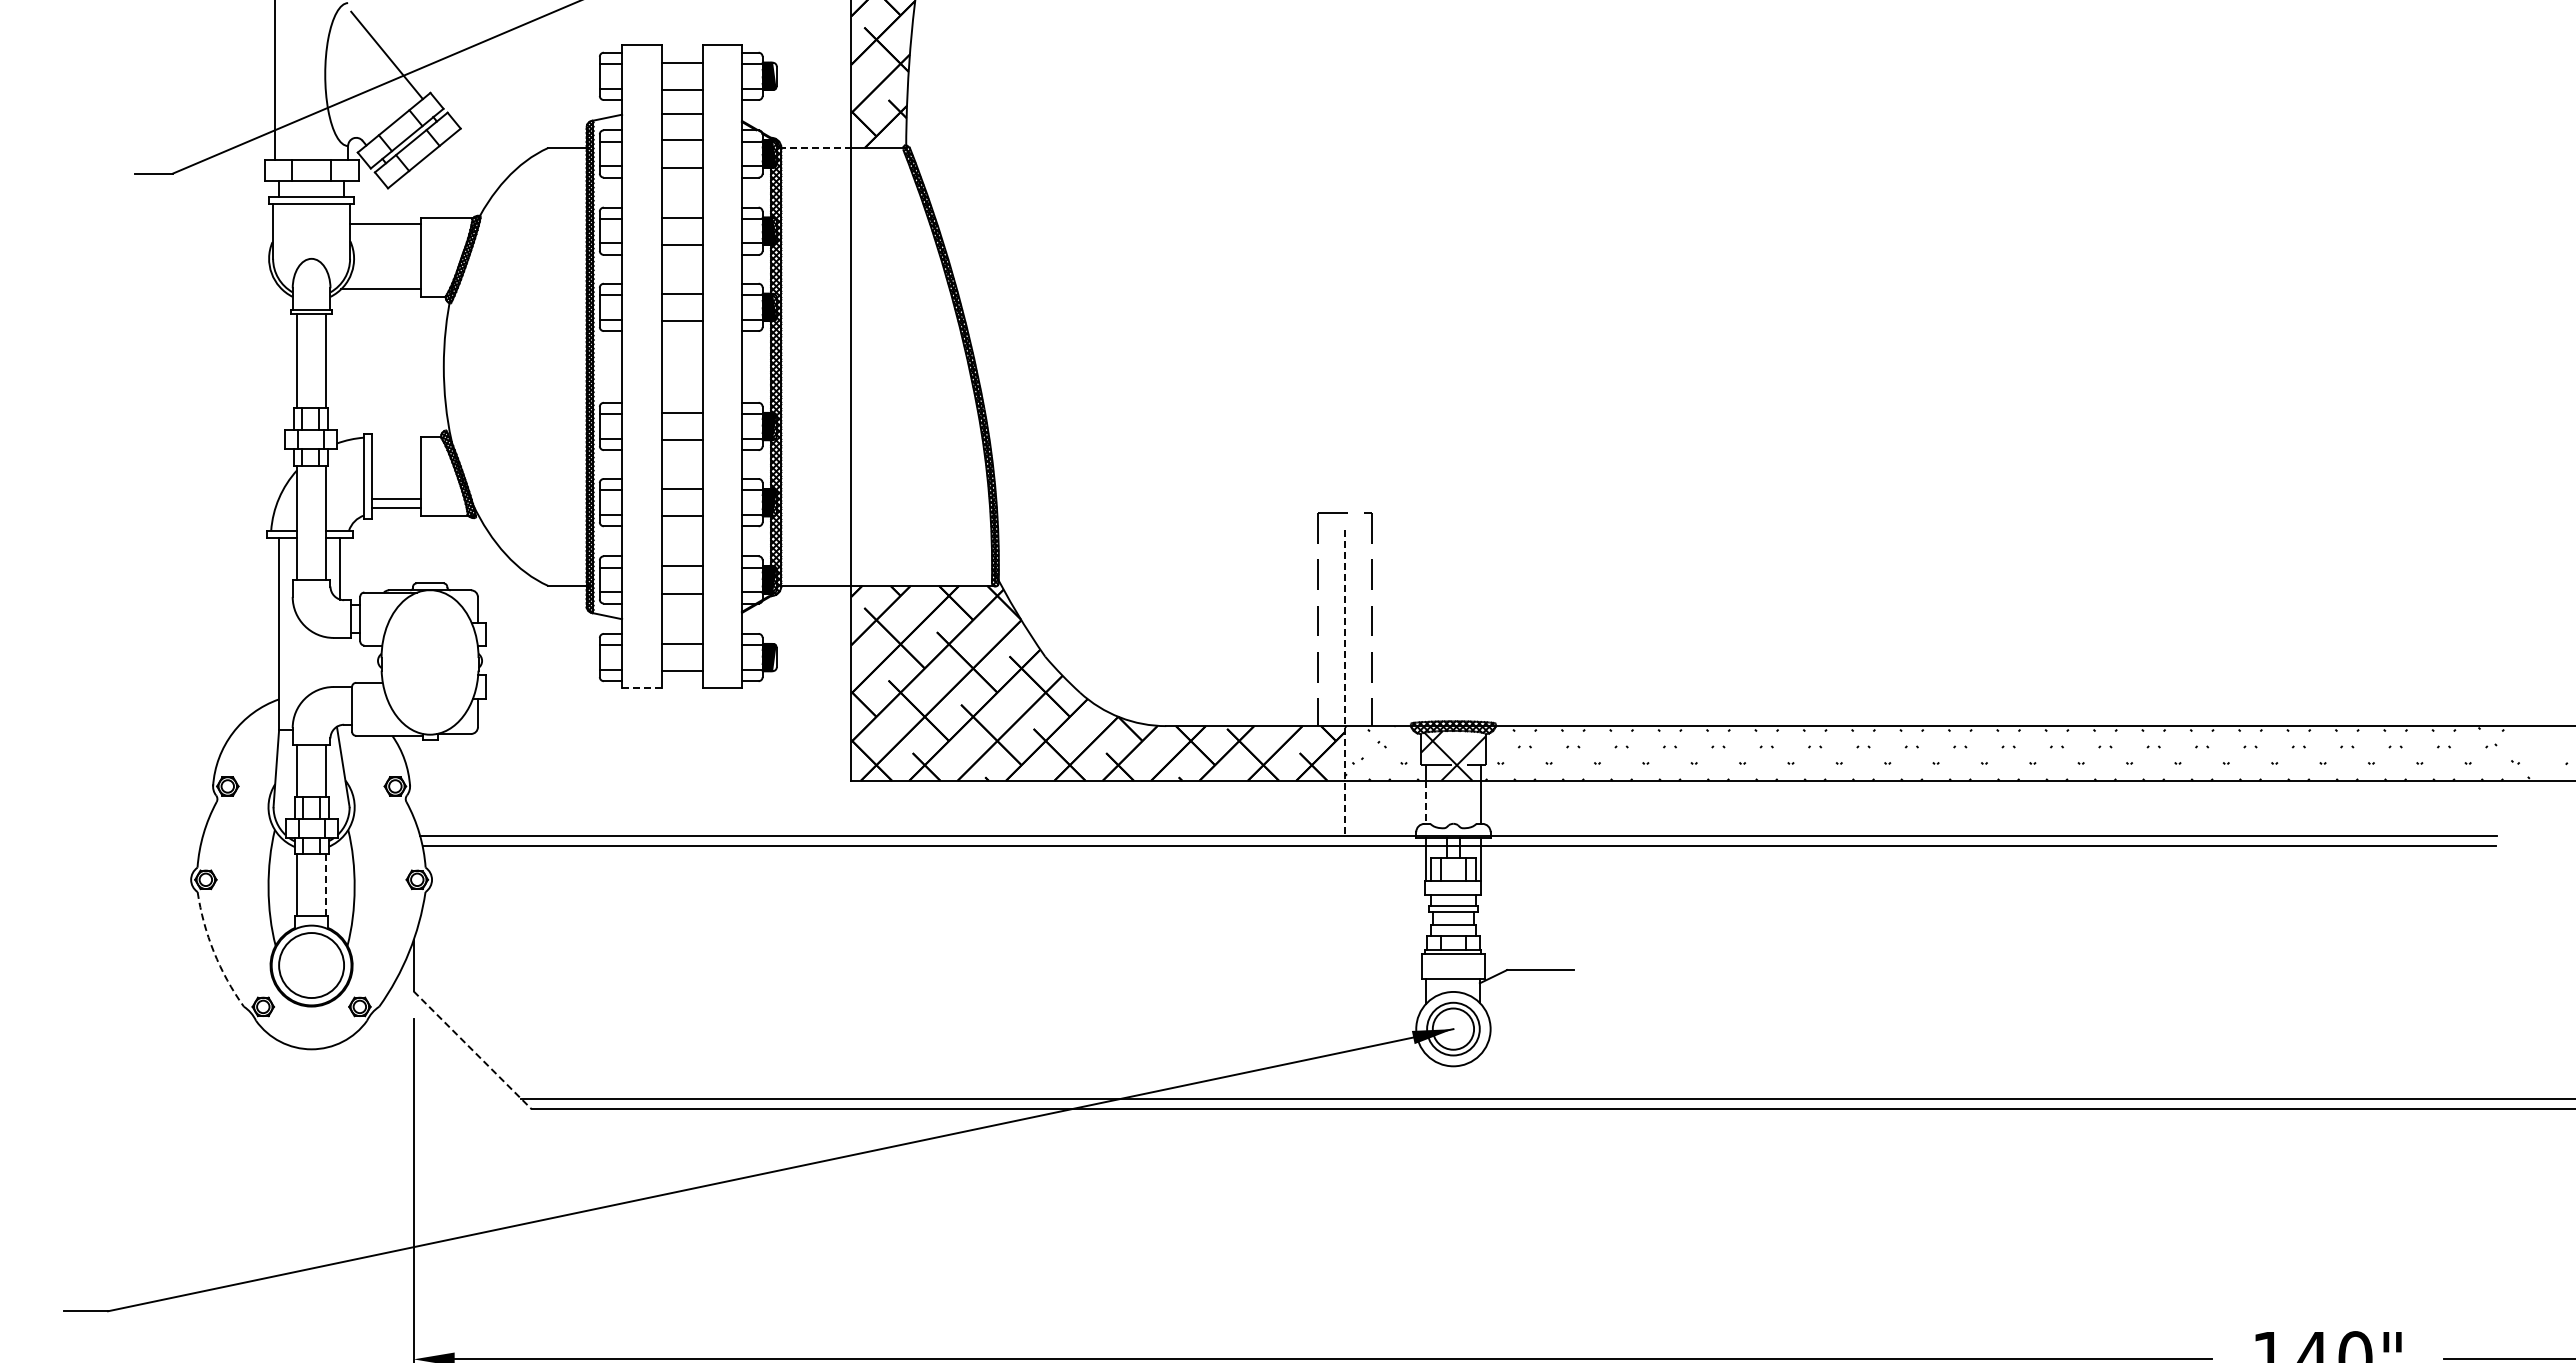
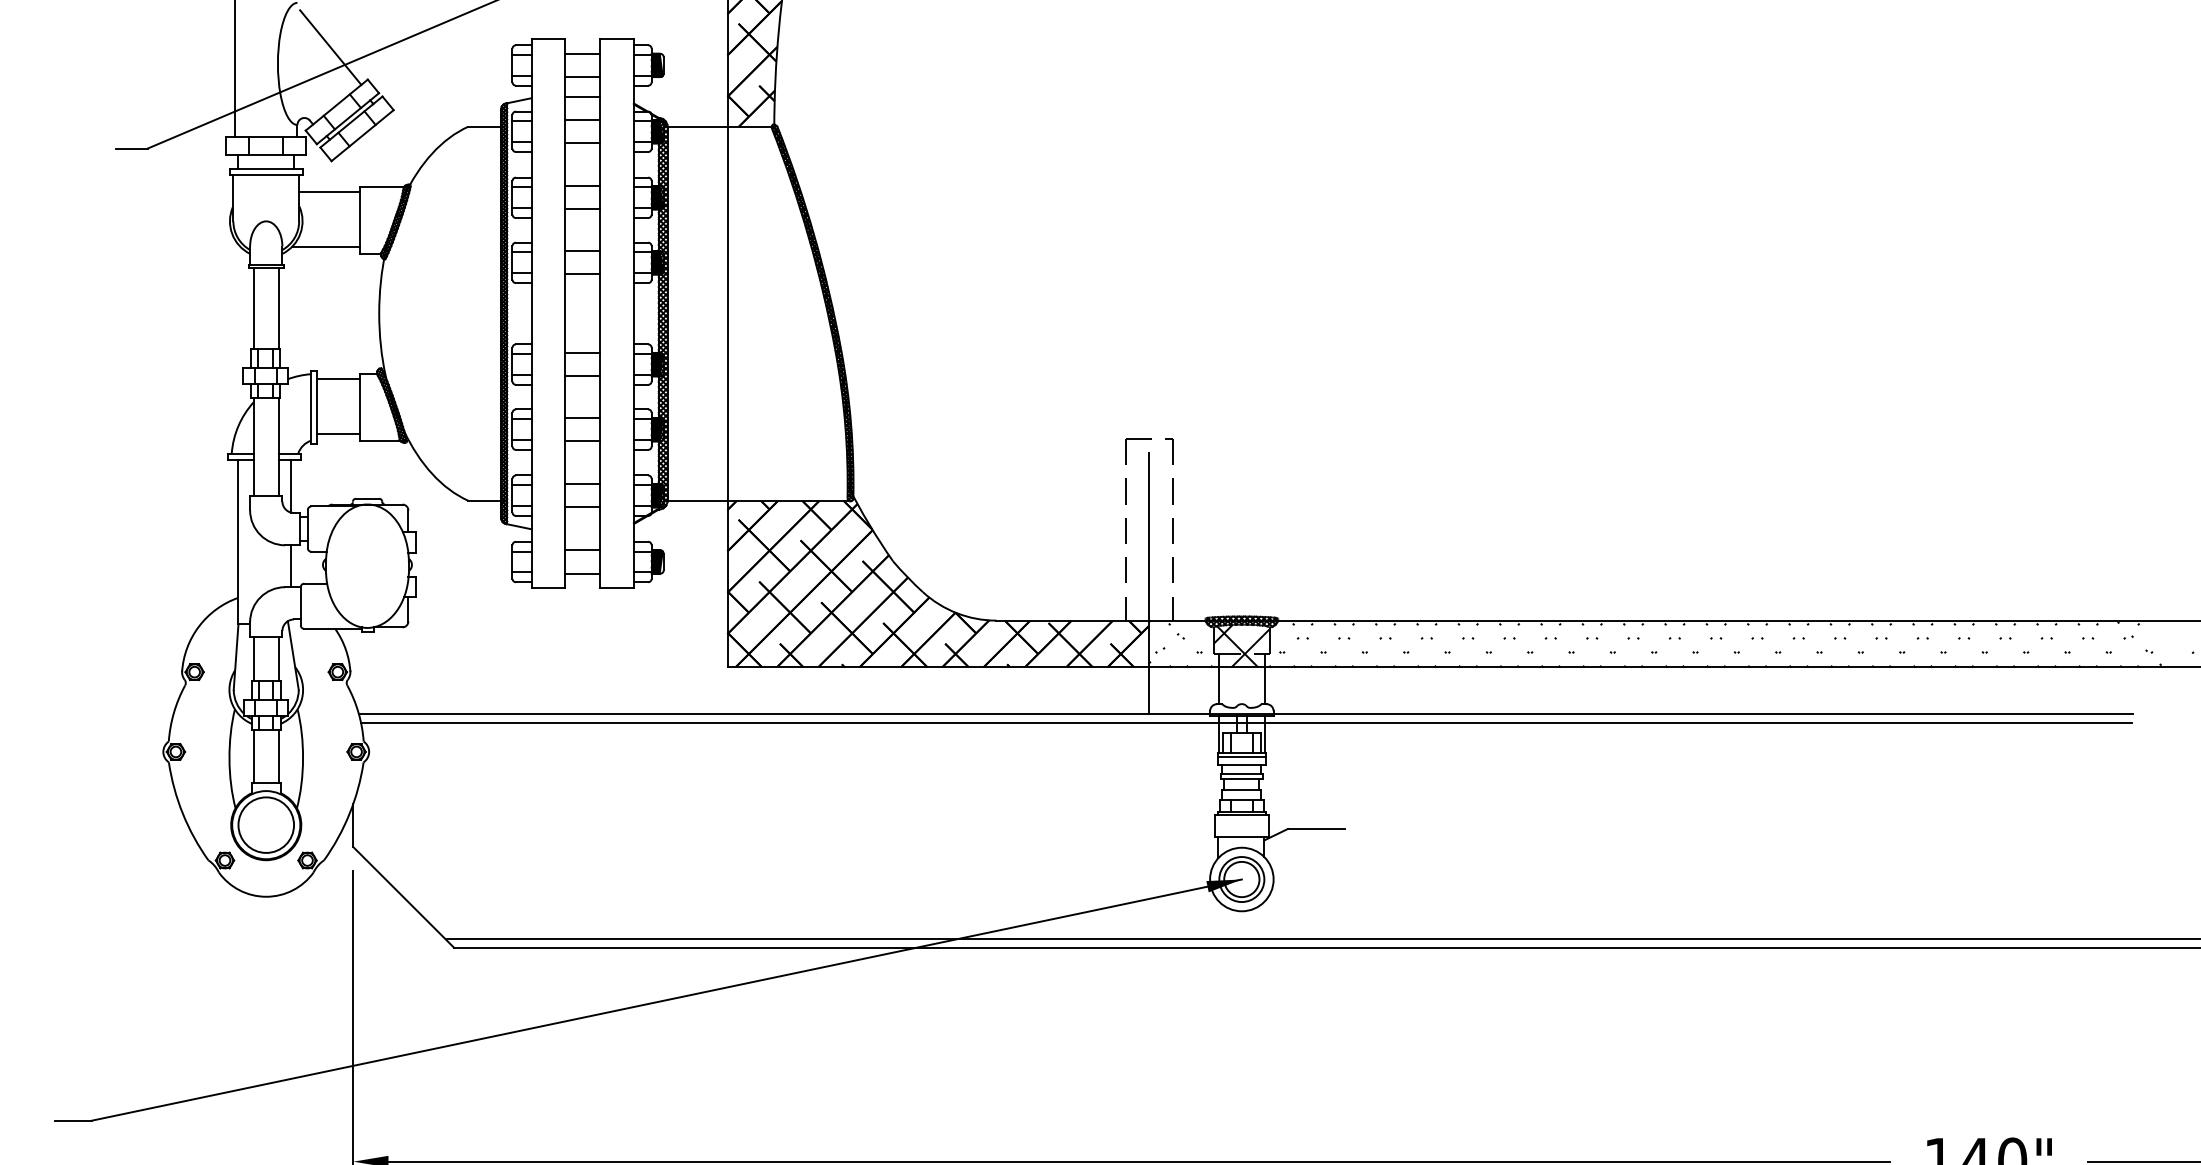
line: (815, 148) -> (696, 127), dashed -> solid
line: (395, 499) -> (337, 379), moved
line: (340, 662) -> (290, 566), added
line: (1345, 682) -> (1149, 583), dashed -> solid
line: (641, 688) -> (548, 588), dashed -> solid
line: (1426, 802) -> (1218, 685), dashed -> solid
line: (325, 884) -> (278, 755), dashed -> solid
line: (1453, 885) -> (1241, 756), added
arc: (213, 952) -> (182, 814), dashed -> solid
line: (472, 1050) -> (403, 897), dashed -> solid

